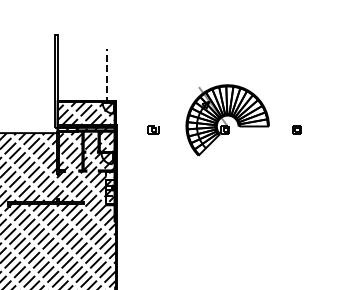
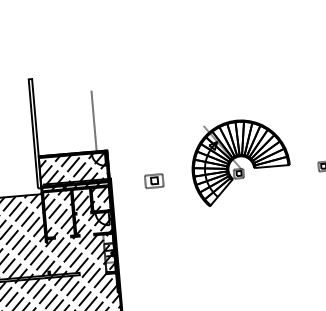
part: (153, 129) -> (154, 180), size x1.4

